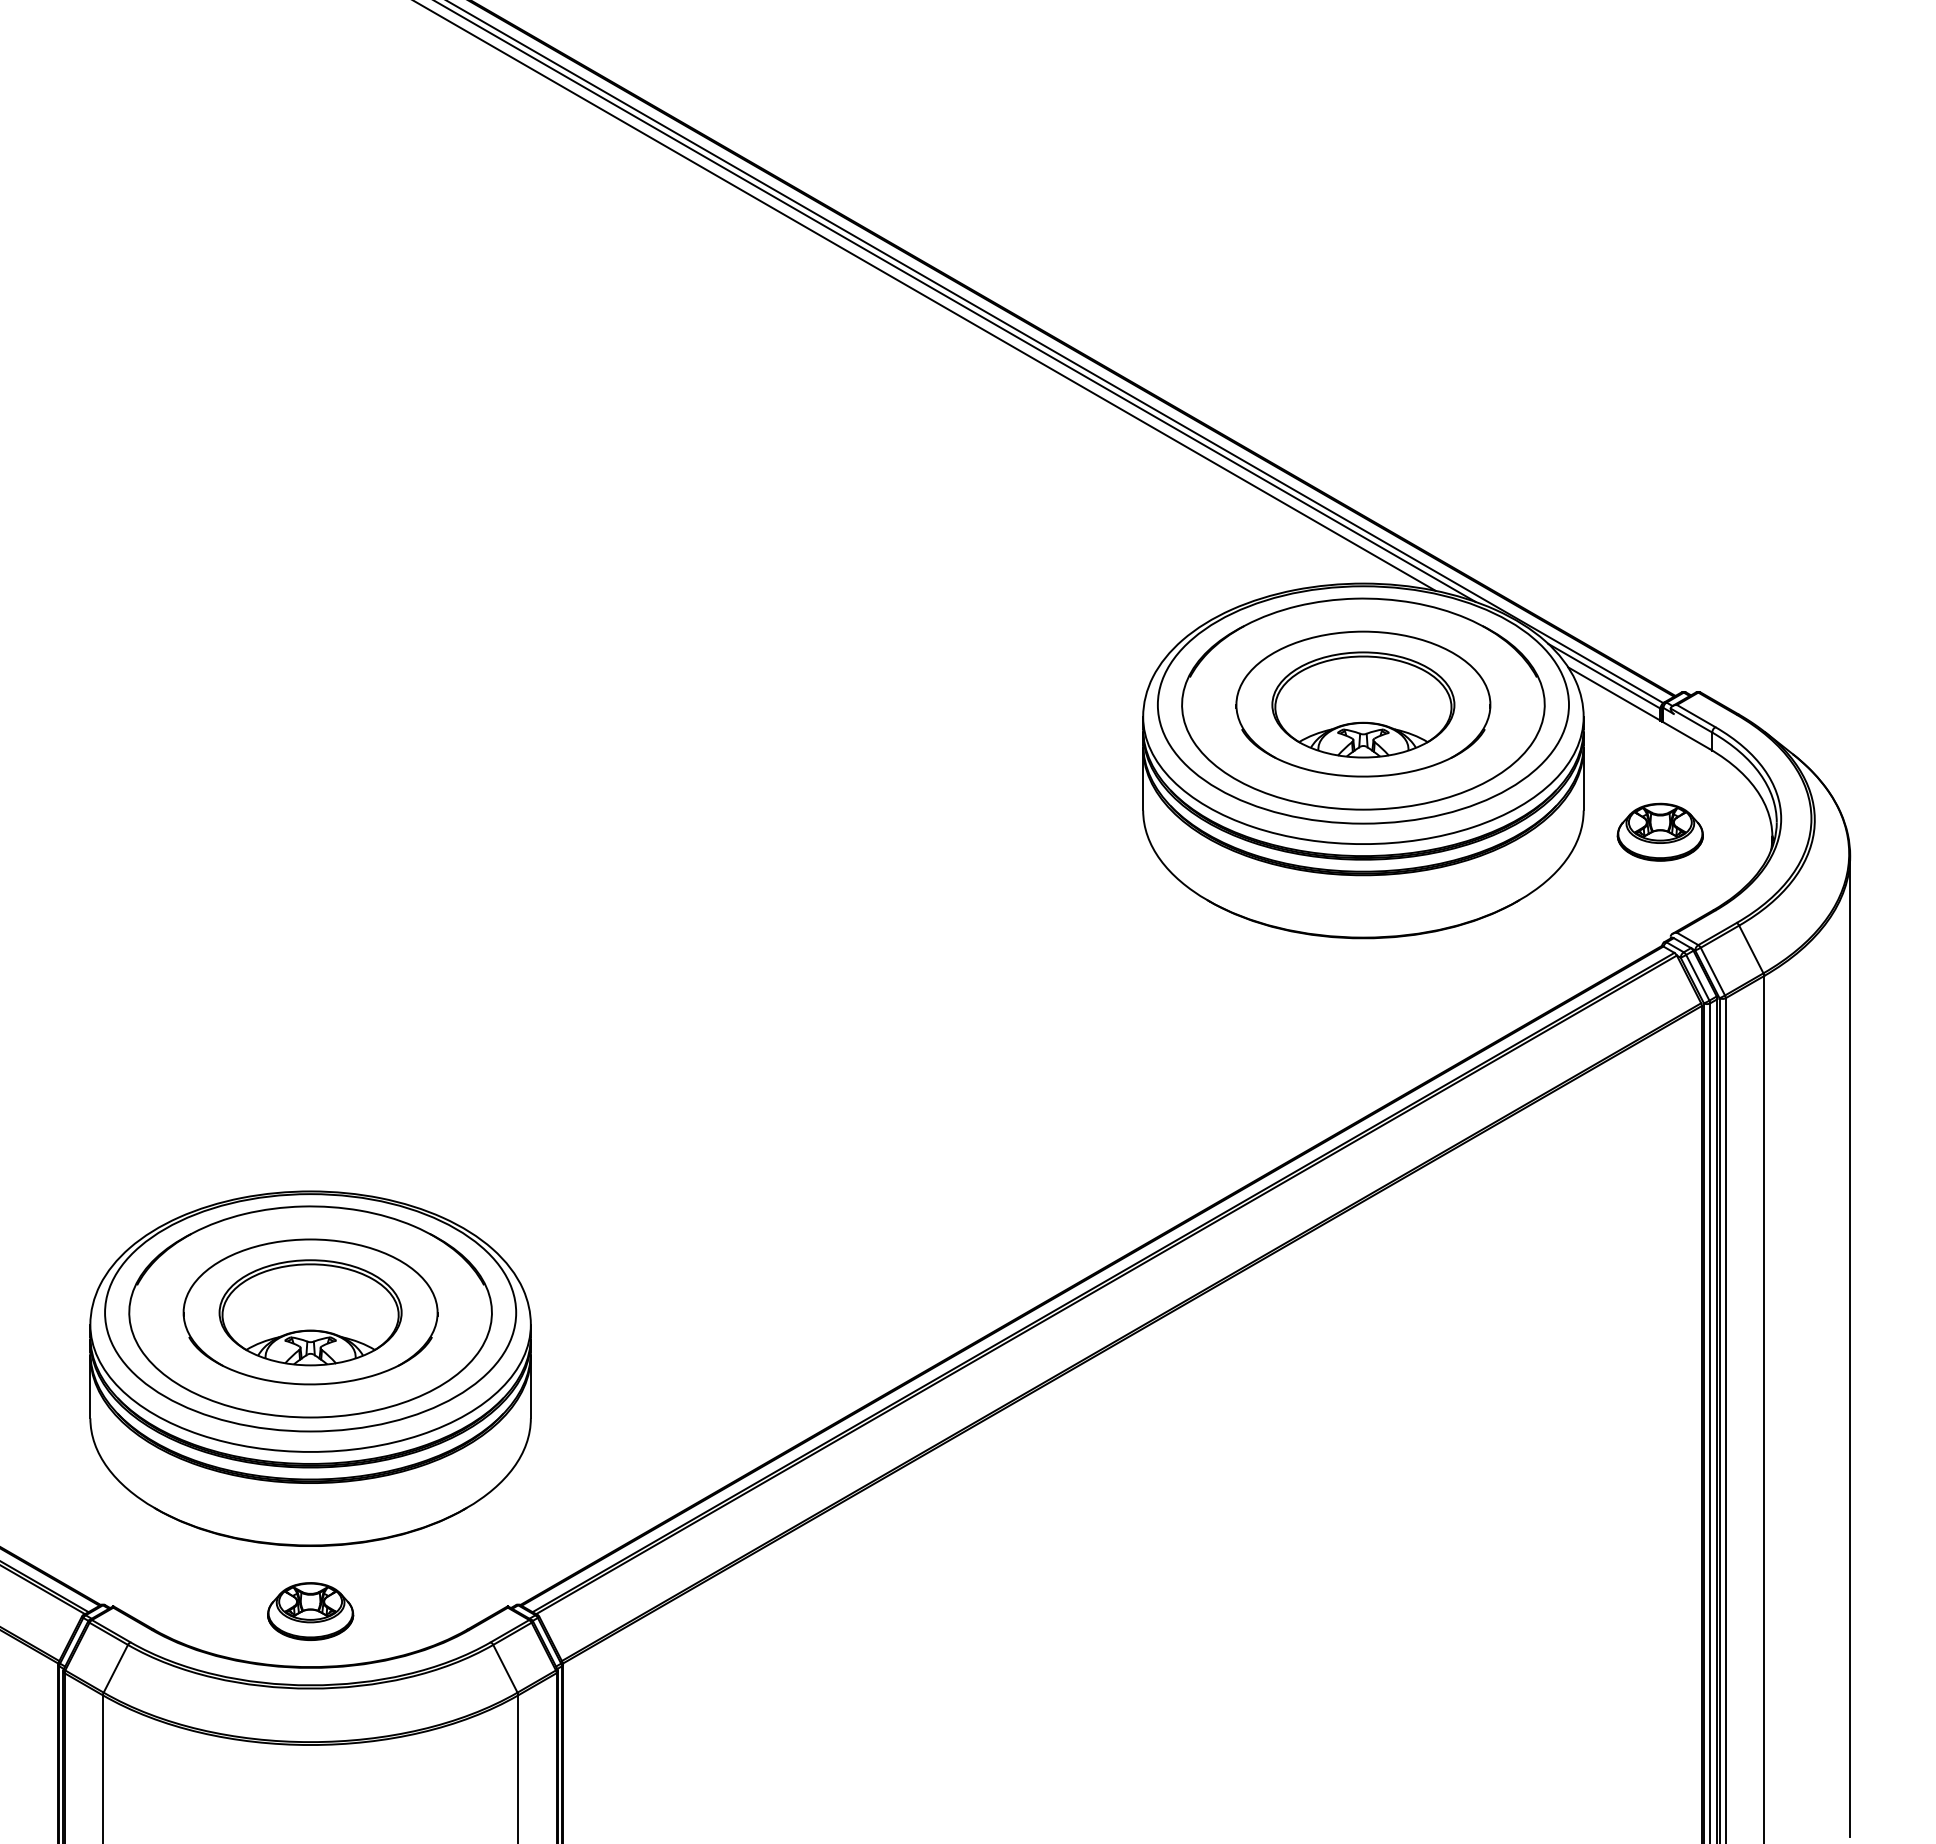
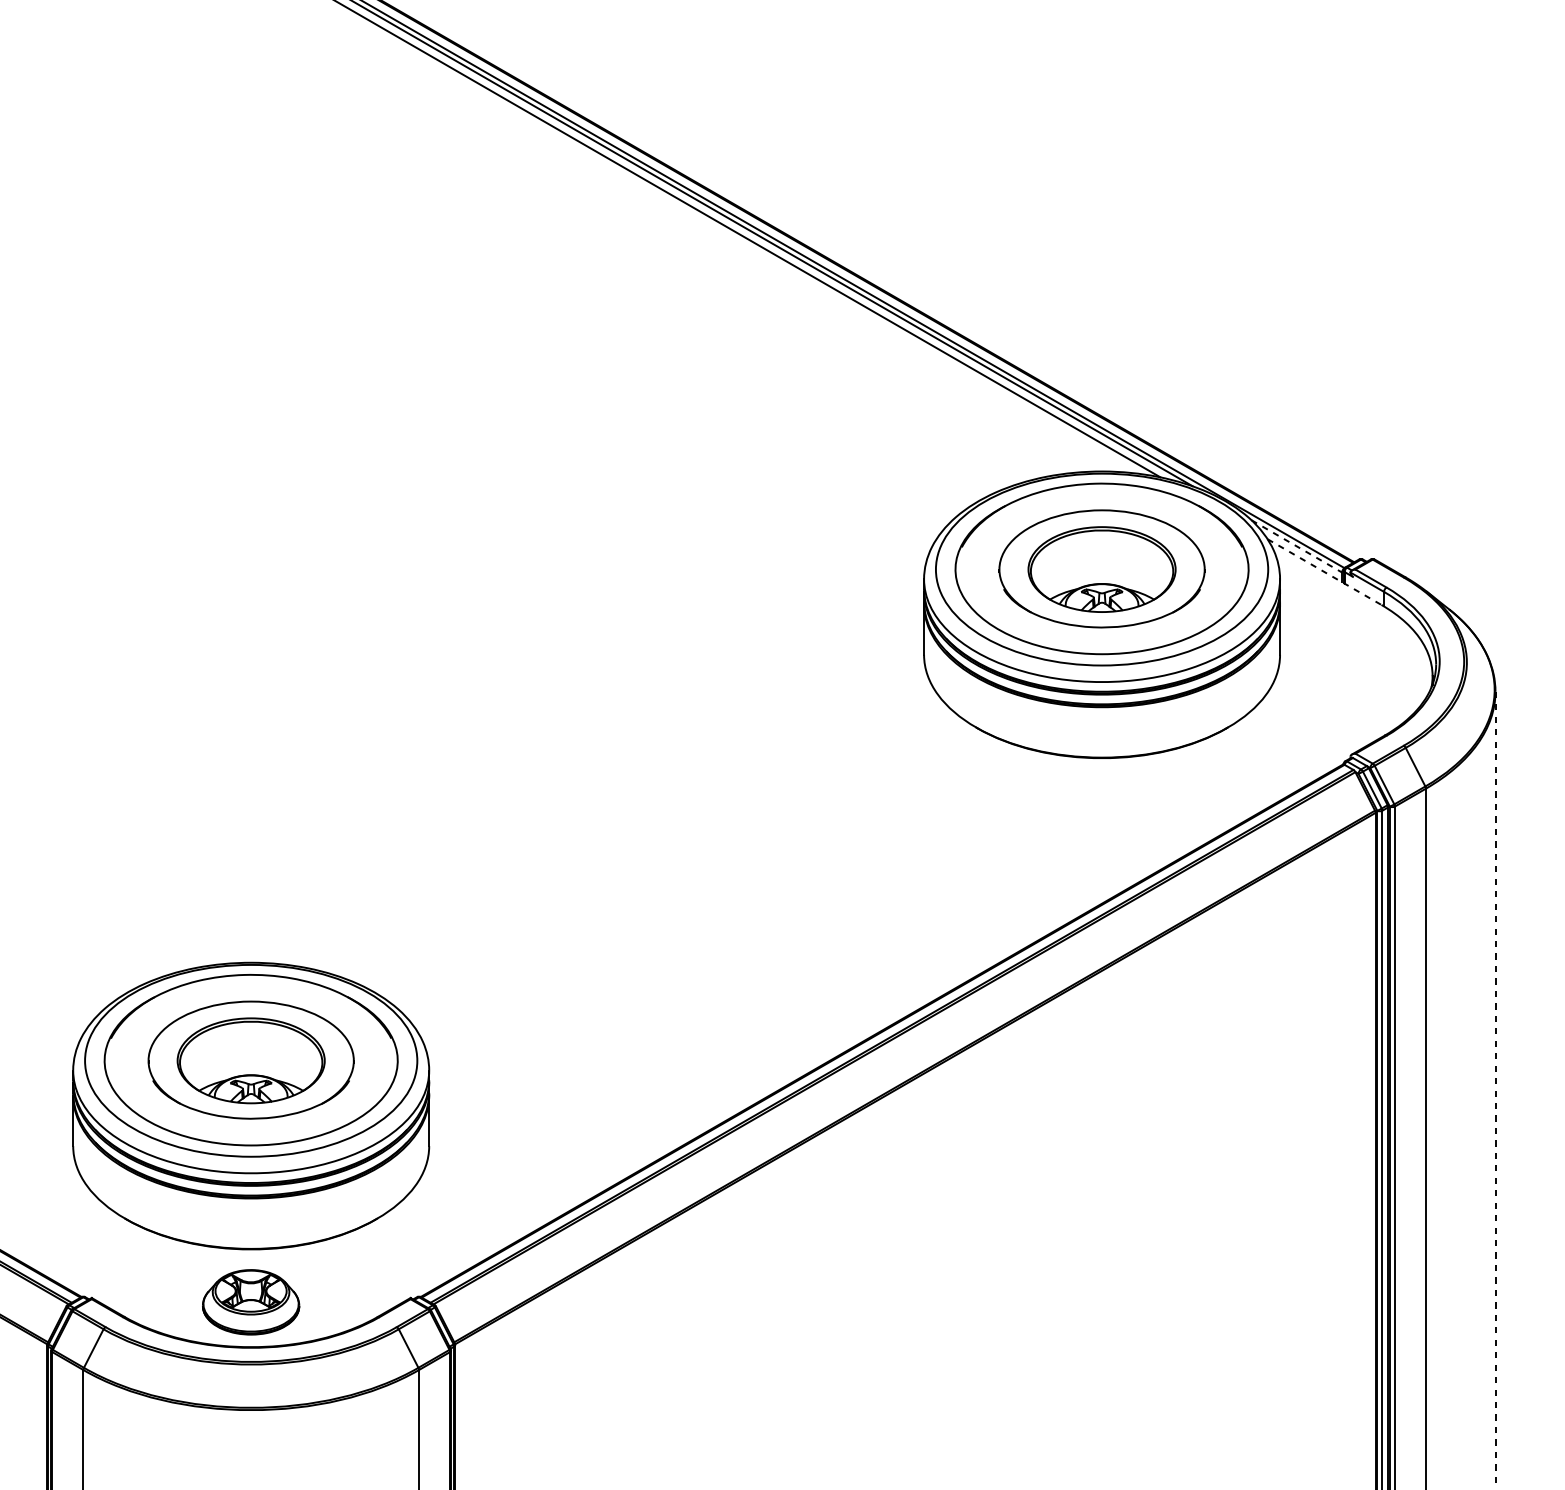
line: (1604, 676) -> (1296, 546), solid -> dashed
line: (1639, 708) -> (1325, 572), solid -> dashed
part: (1659, 831) -> (1341, 671), removed
line: (1850, 1346) -> (1495, 1088), solid -> dashed
part: (310, 1611) -> (251, 1302), size x1.4

